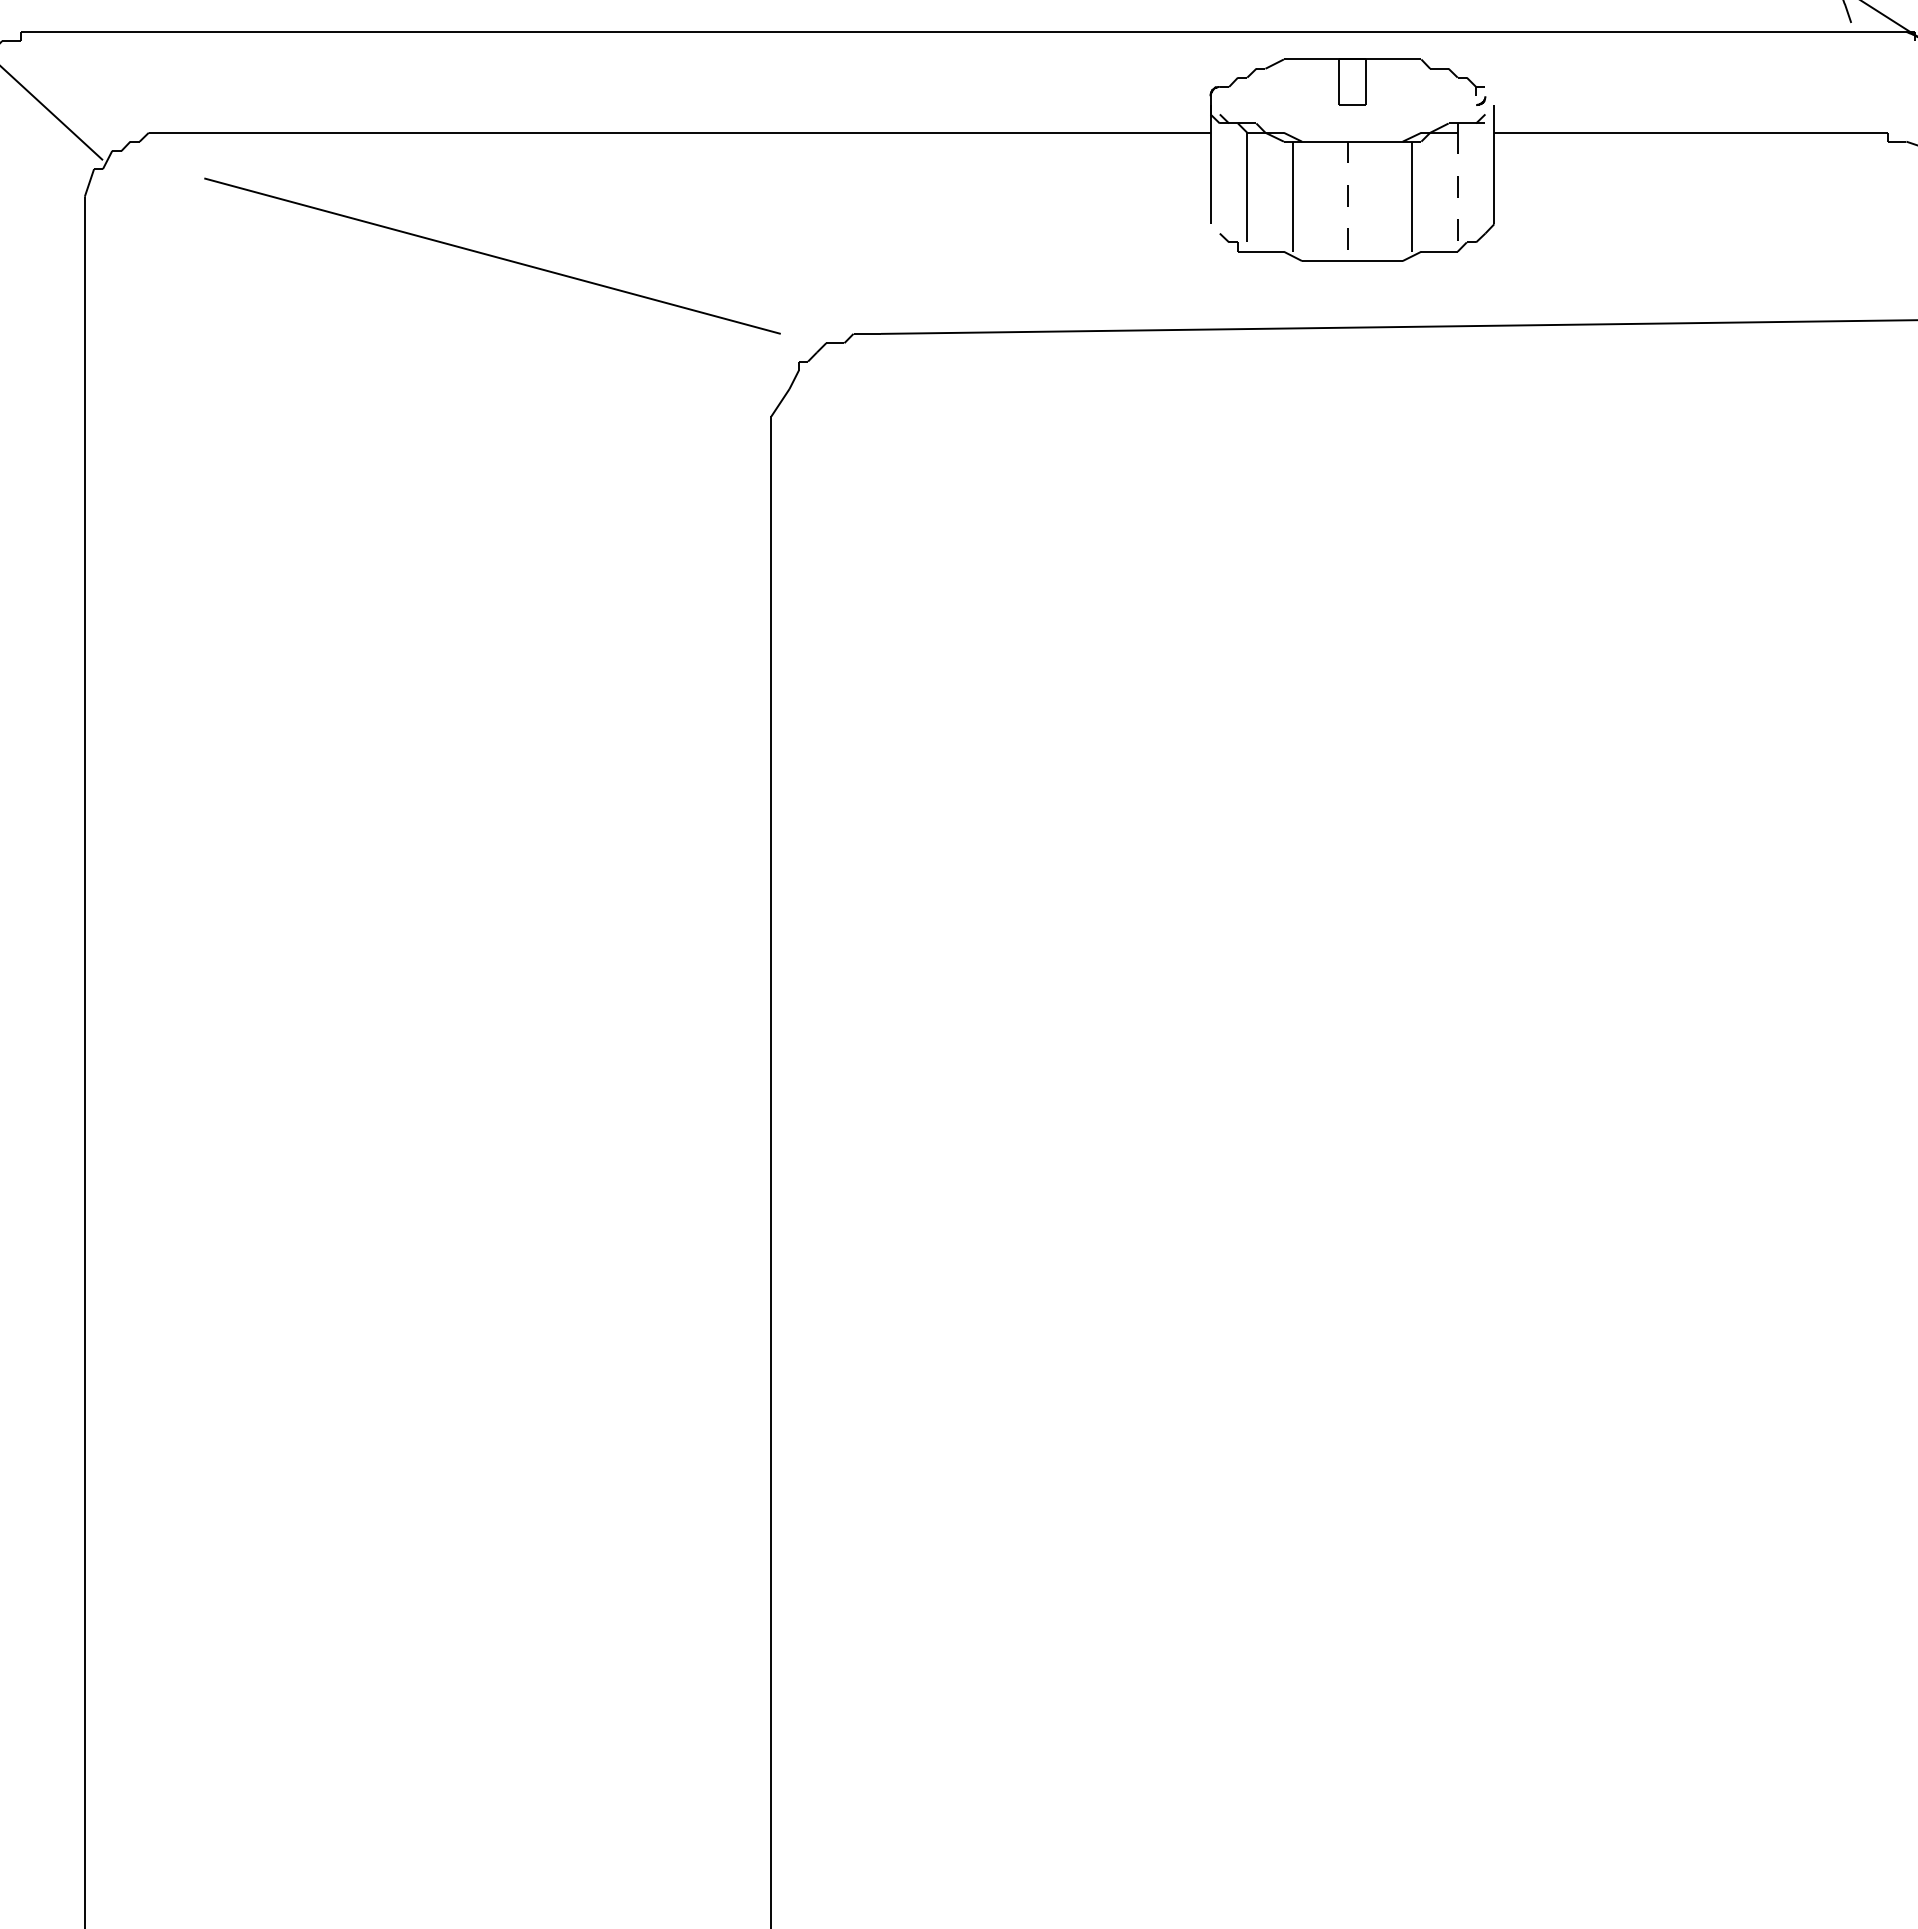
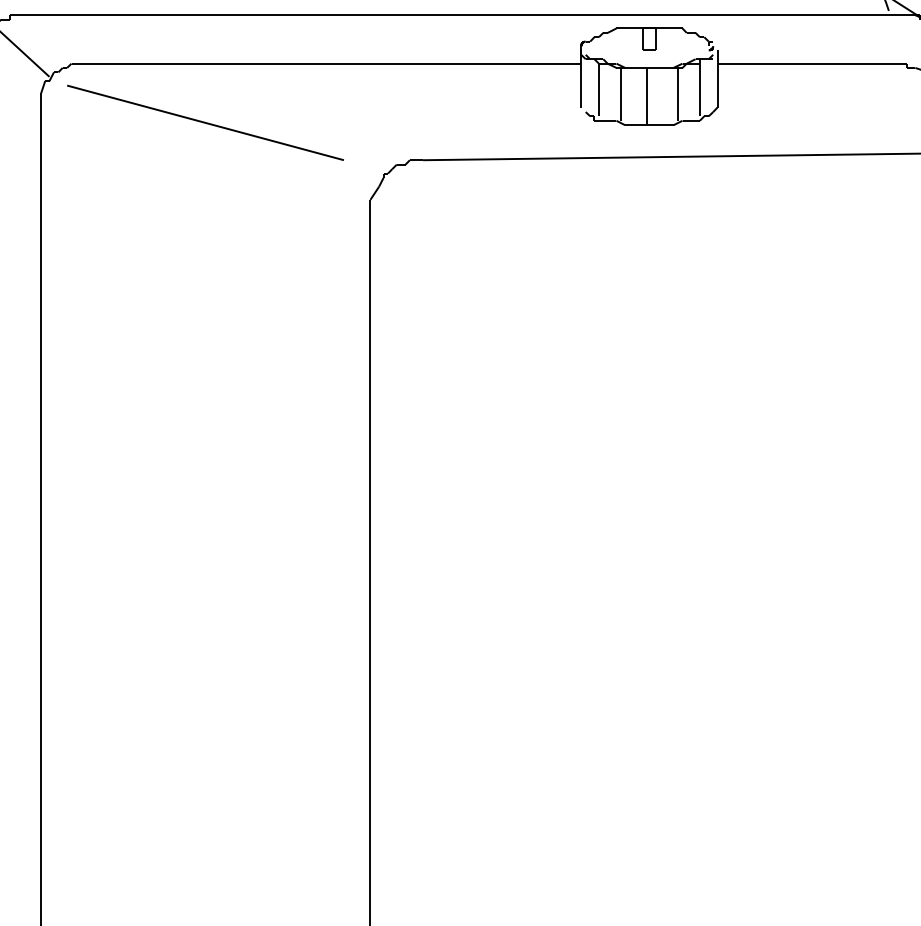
line: (1456, 188) -> (699, 90), dashed -> solid
line: (1348, 201) -> (647, 96), dashed -> solid
line: (492, 255) -> (205, 122), moved

